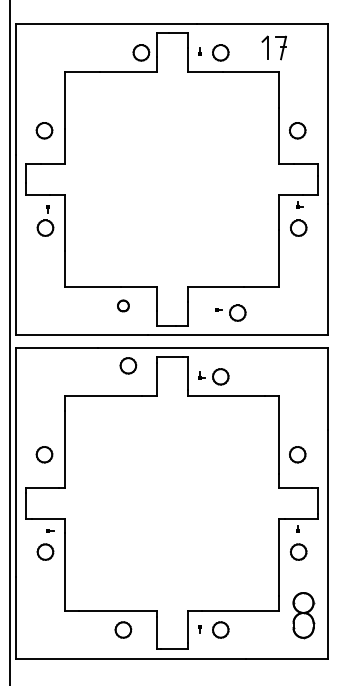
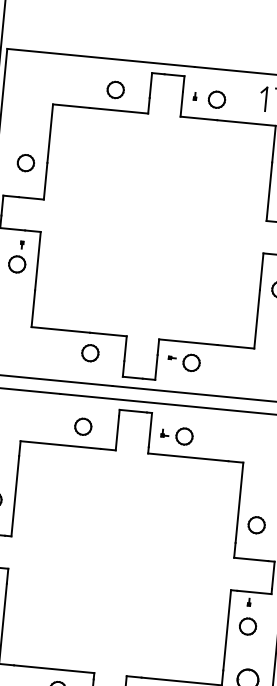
part: (141, 52) -> (115, 89), moved
part: (123, 305) -> (90, 352), size x1.43
part: (230, 312) -> (184, 361), moved
part: (128, 365) -> (83, 426), moved

